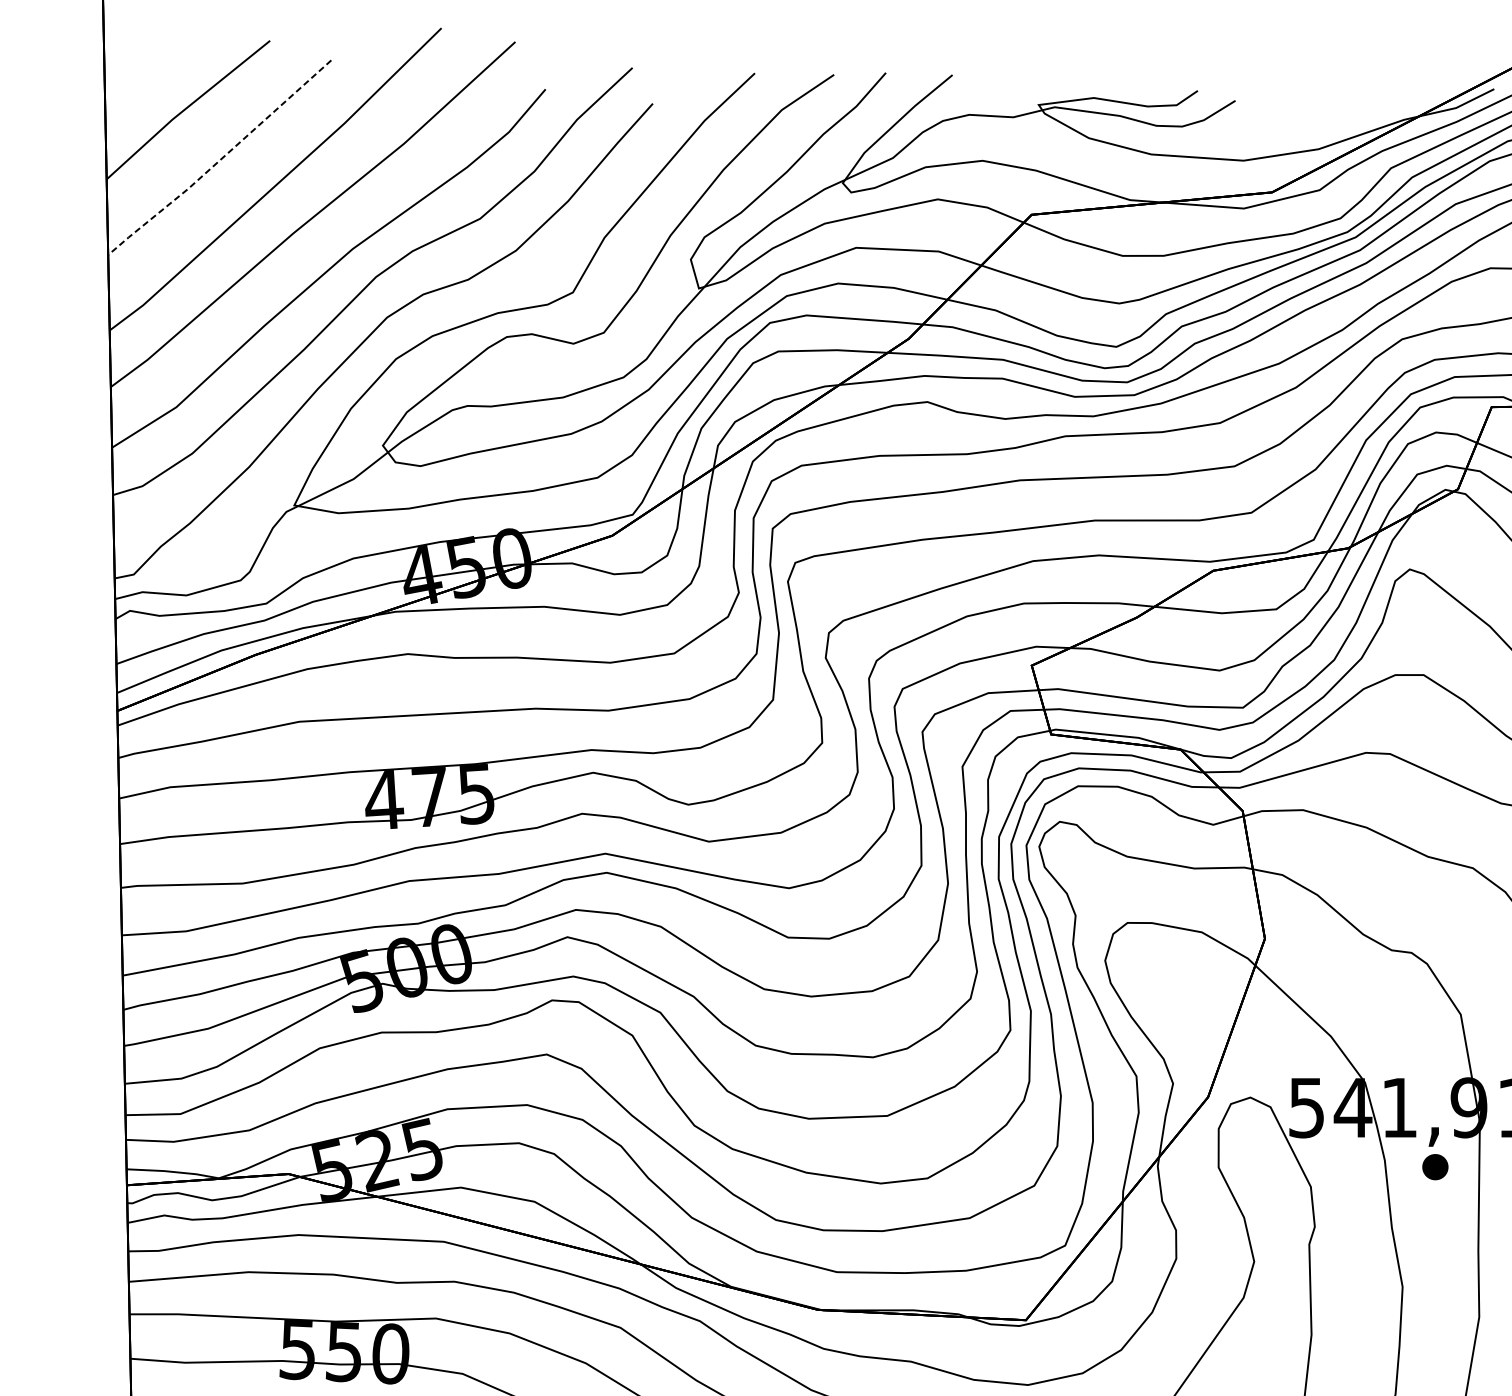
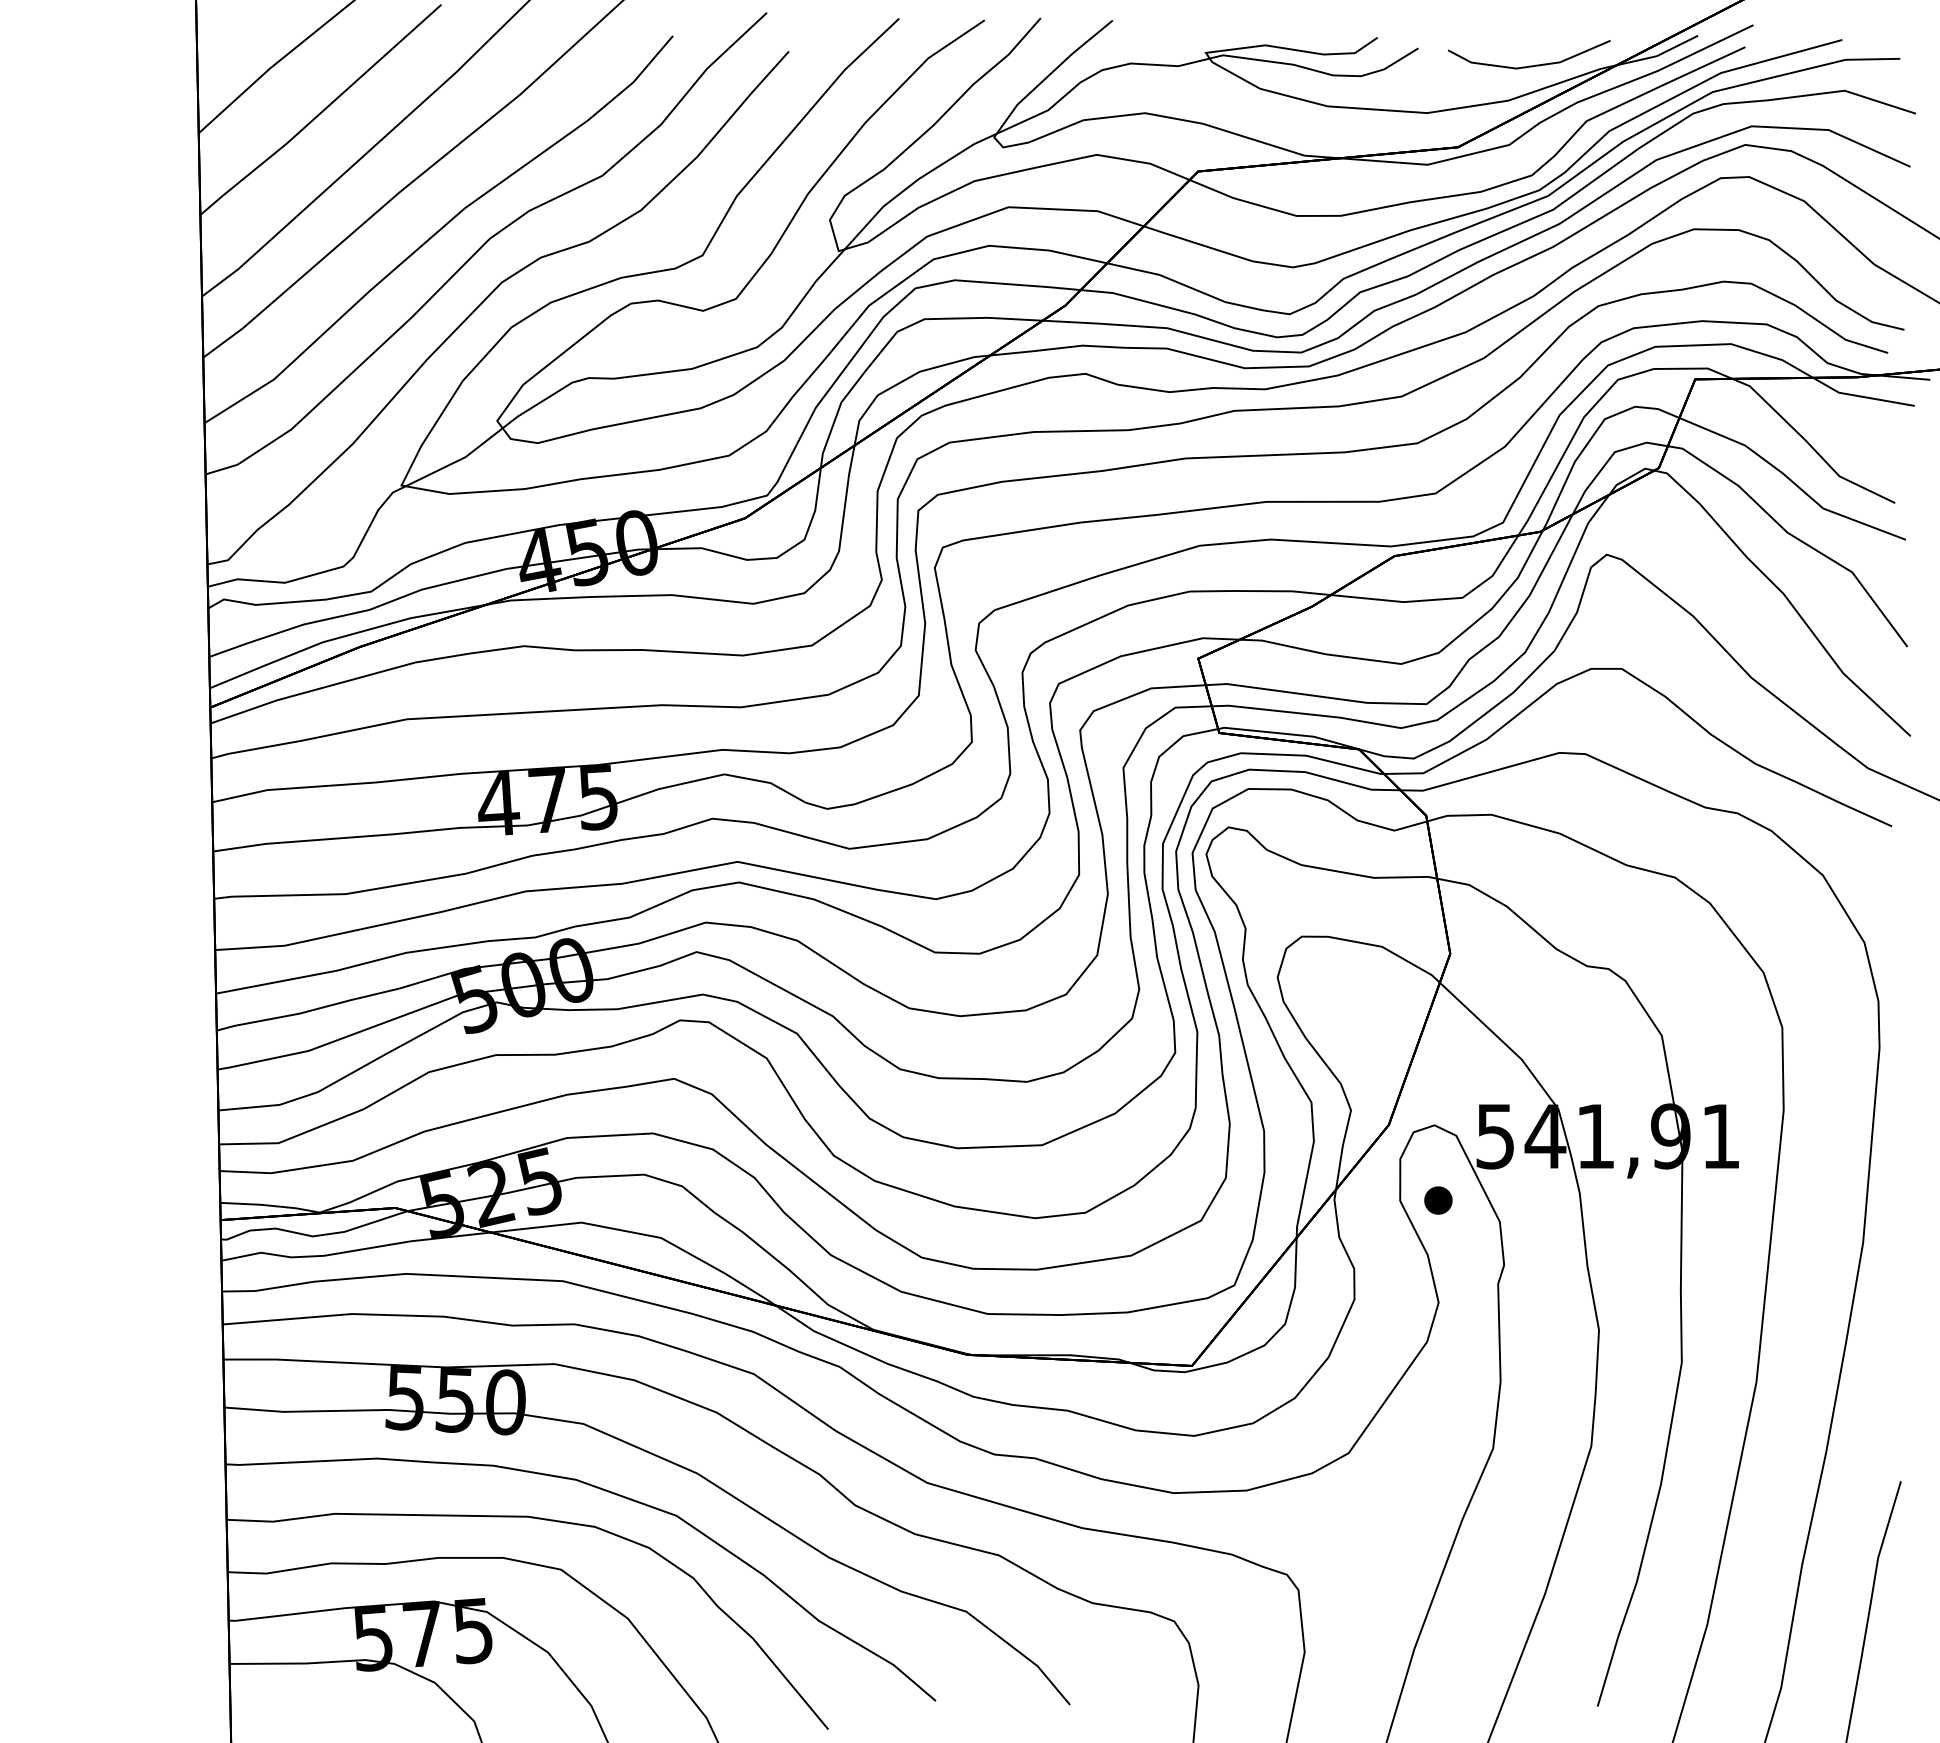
line: (1338, 116) -> (1529, 65), added
line: (220, 160) -> (321, 112), dashed -> solid
part: (1435, 1167) -> (1438, 1200), moved

